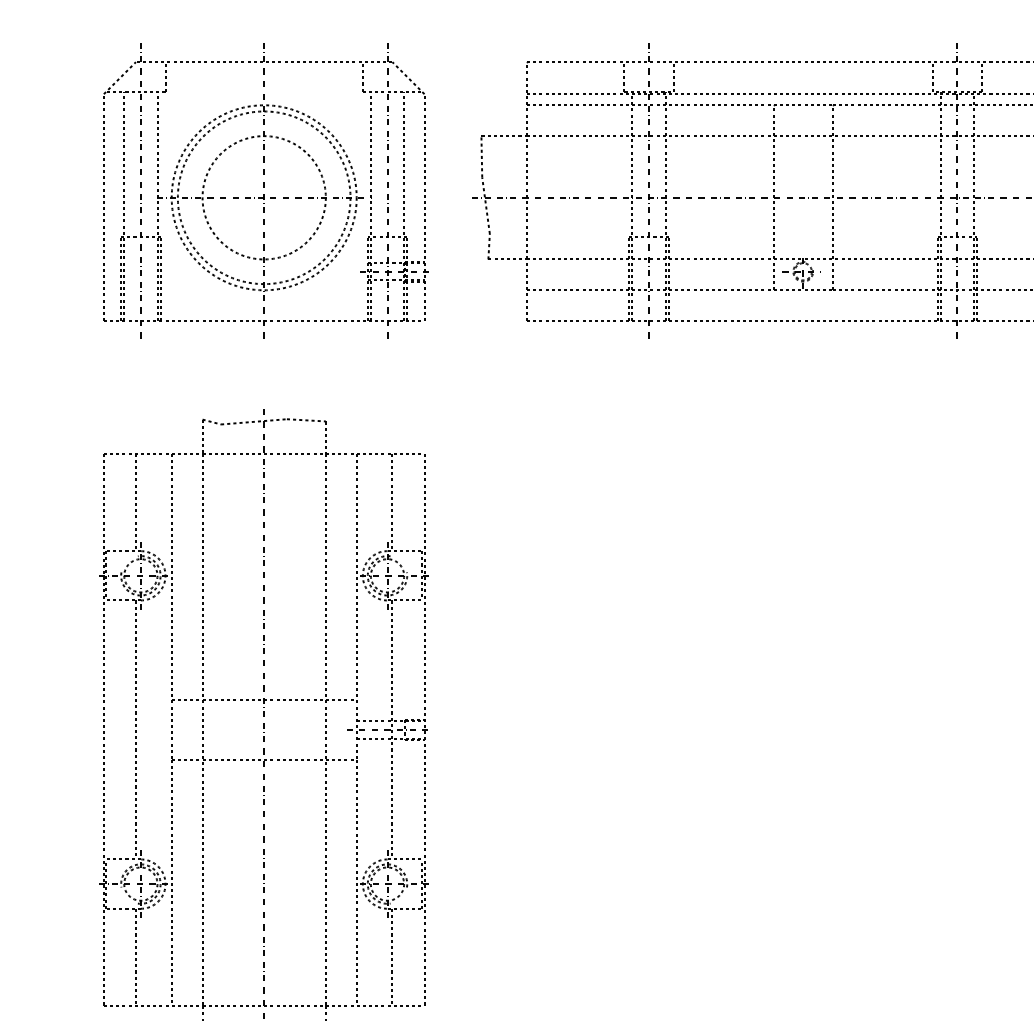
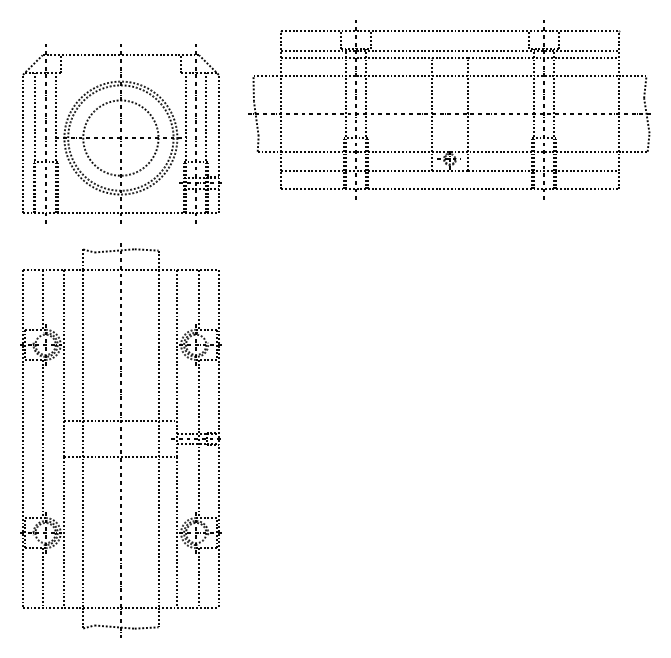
part: (265, 190) -> (121, 133), moved

